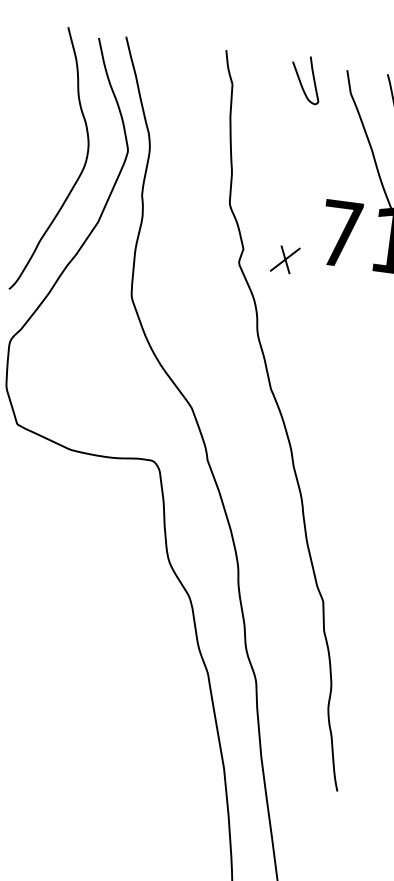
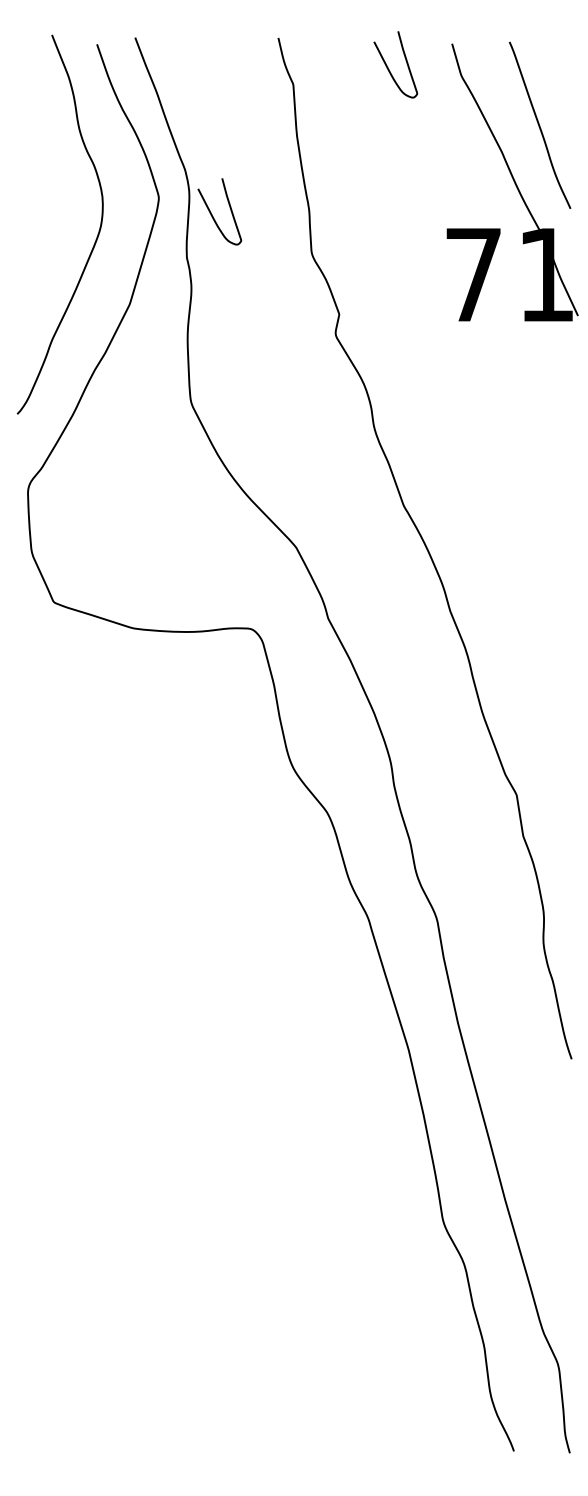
curve: (163, 167) -> (212, 214), added
part: (284, 259) -> (399, 321), removed

